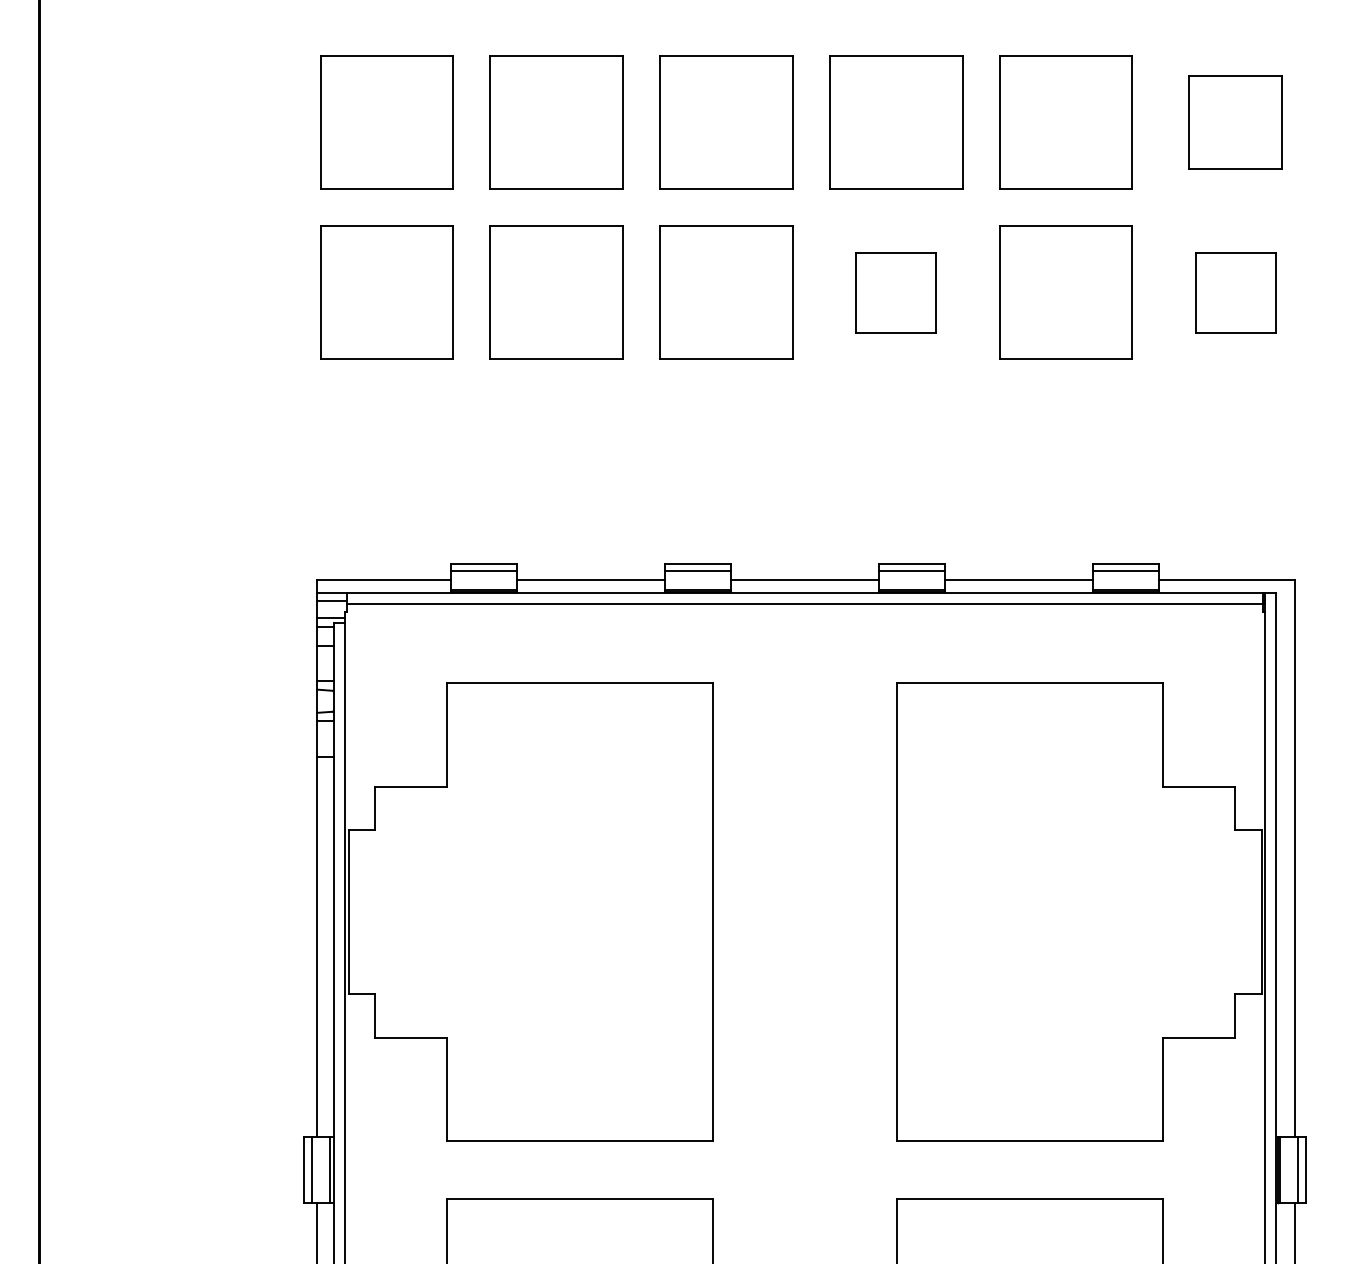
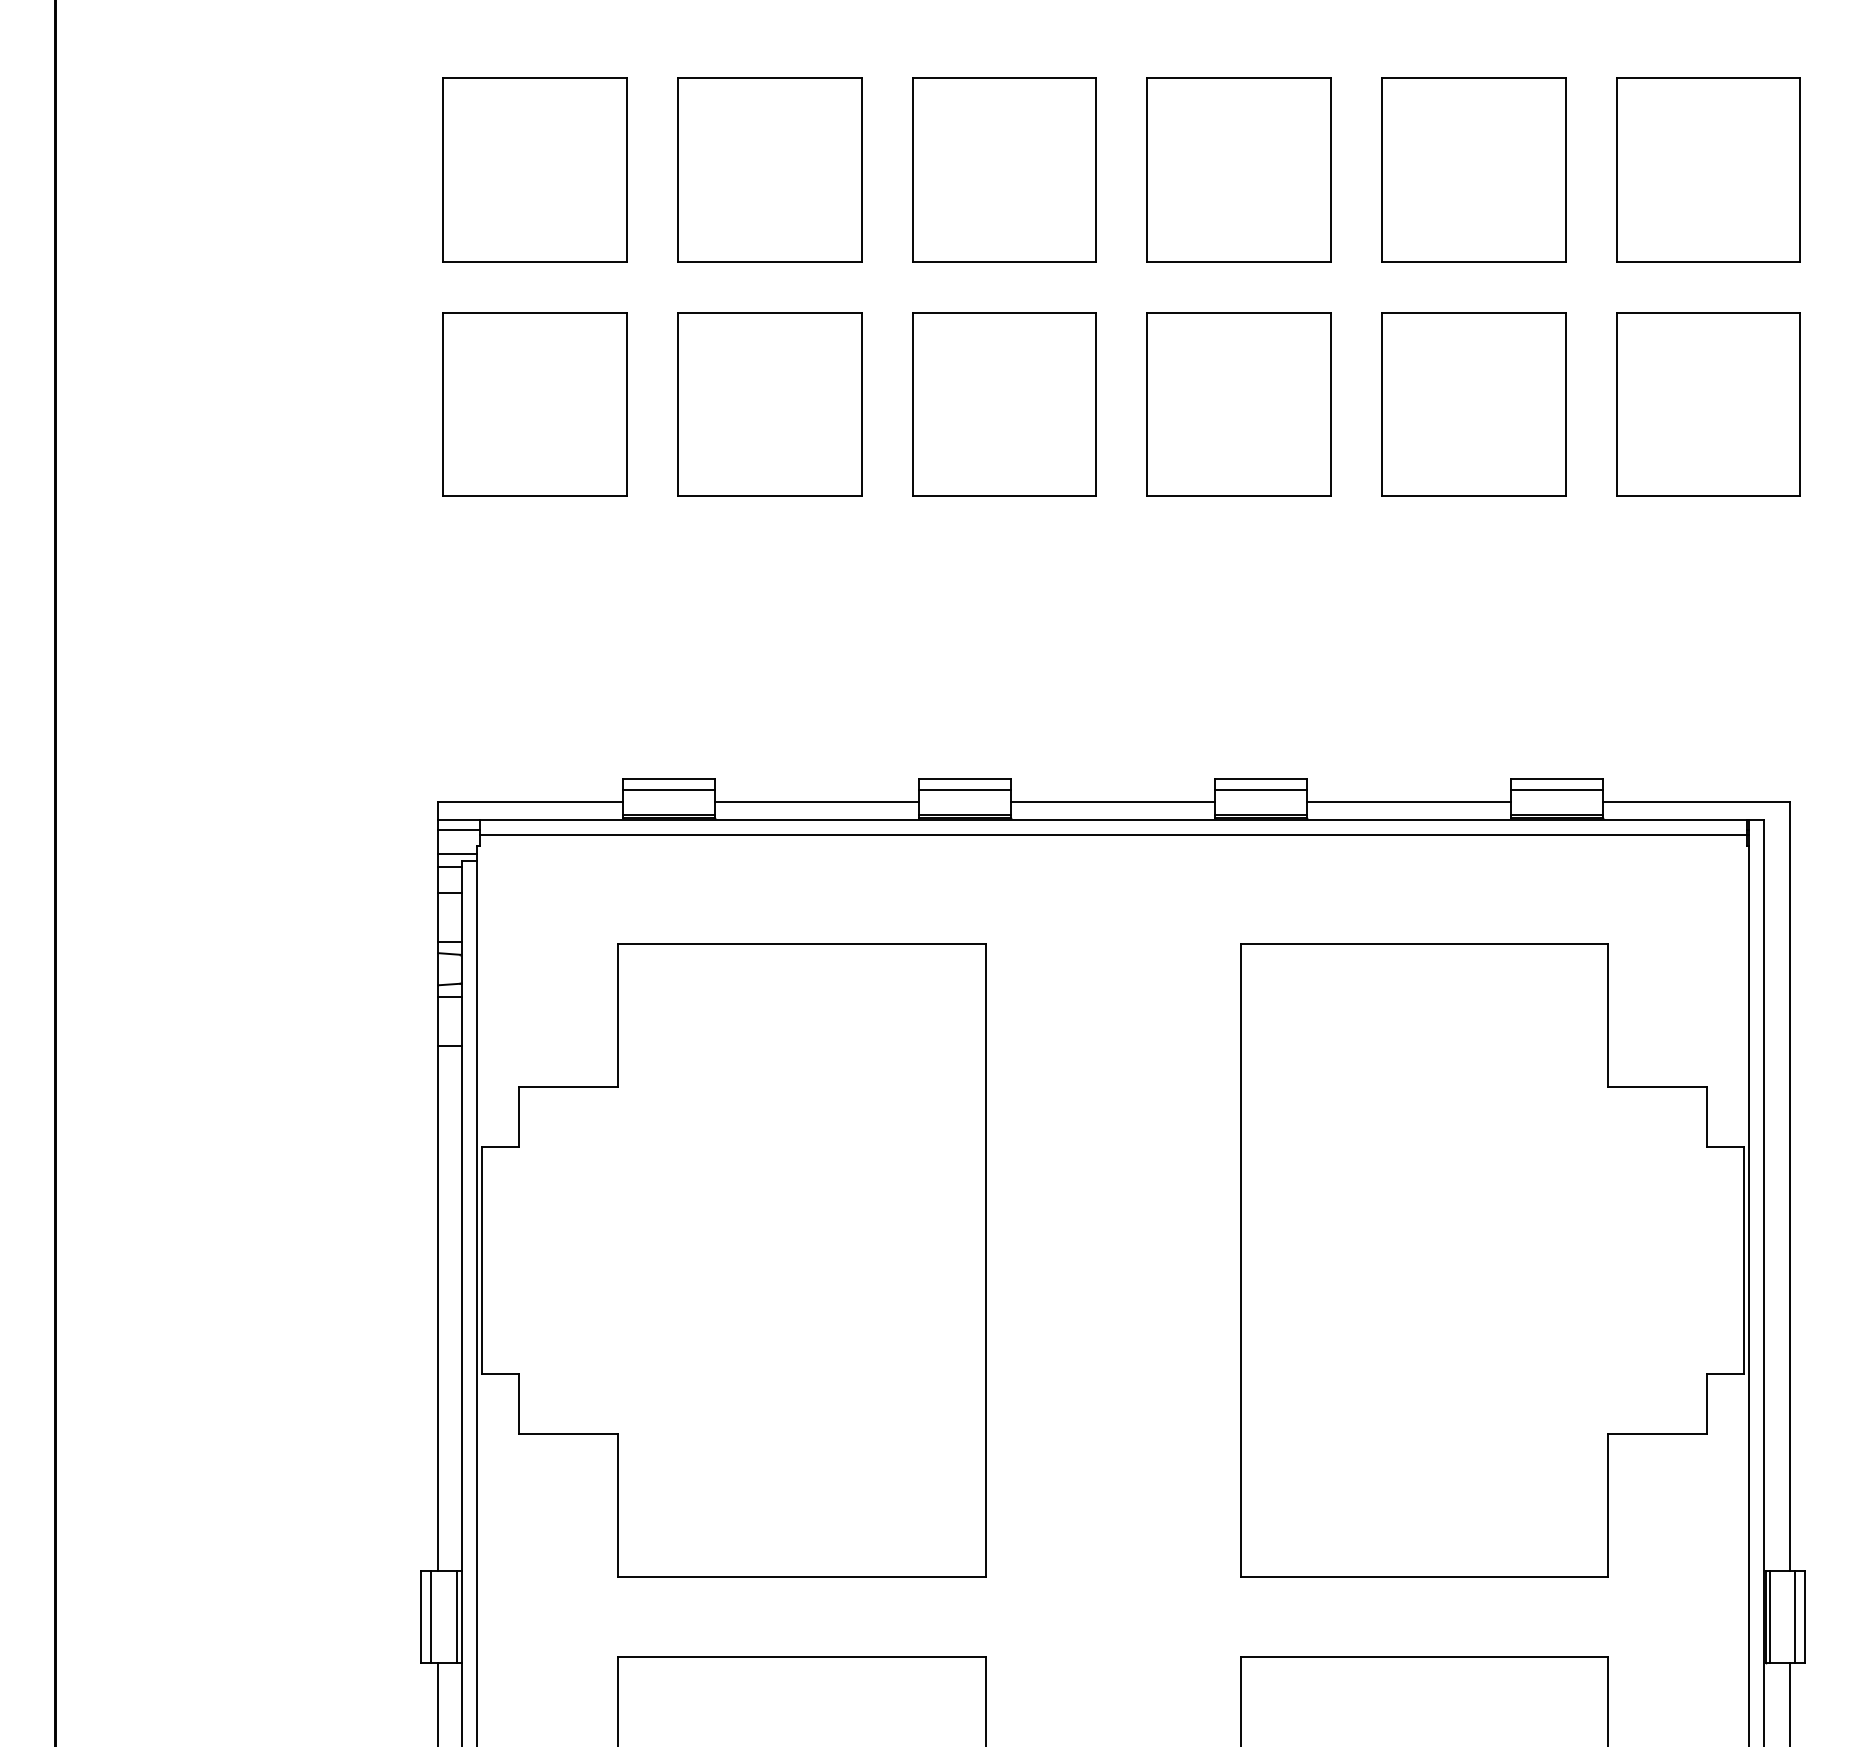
part: (1235, 122) -> (1708, 169), size x1.43
part: (895, 292) -> (1238, 404), size x1.67
part: (1235, 292) -> (1708, 404), size x1.67

